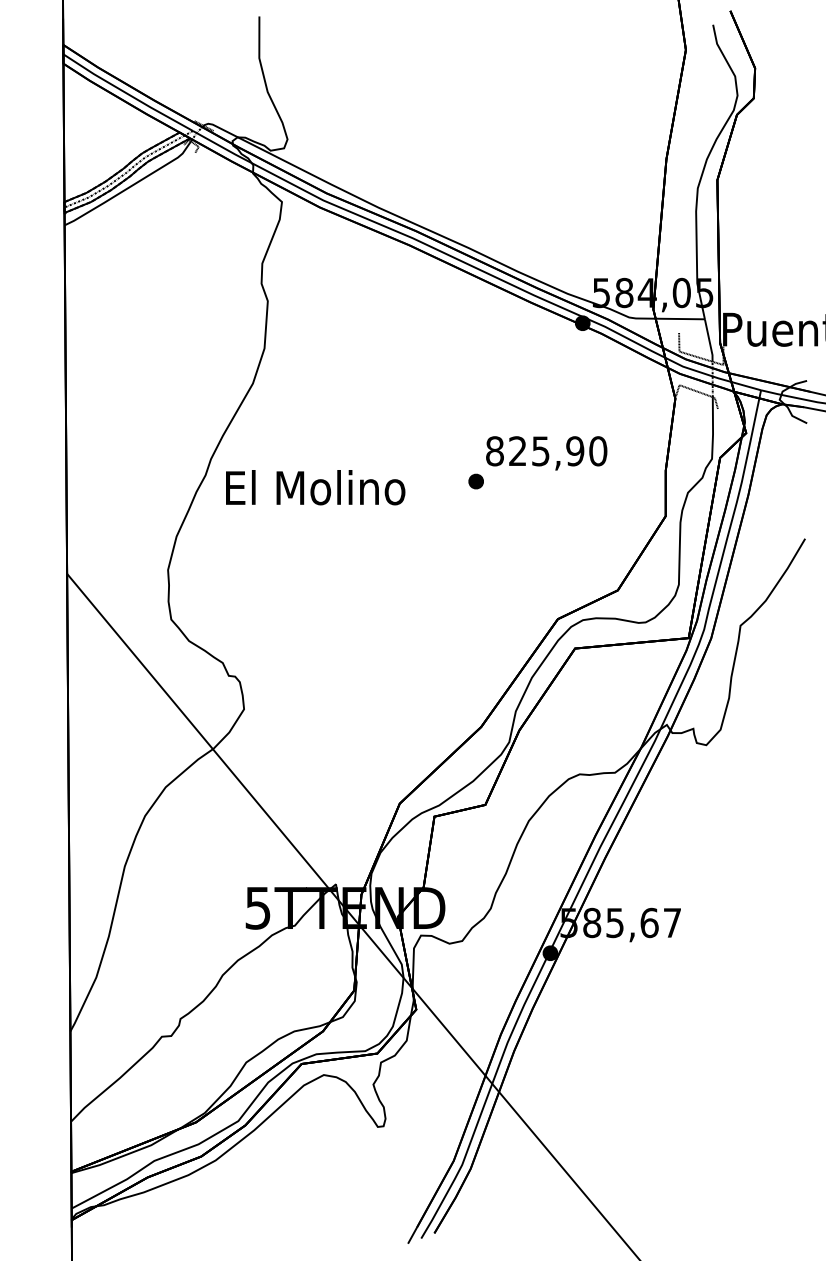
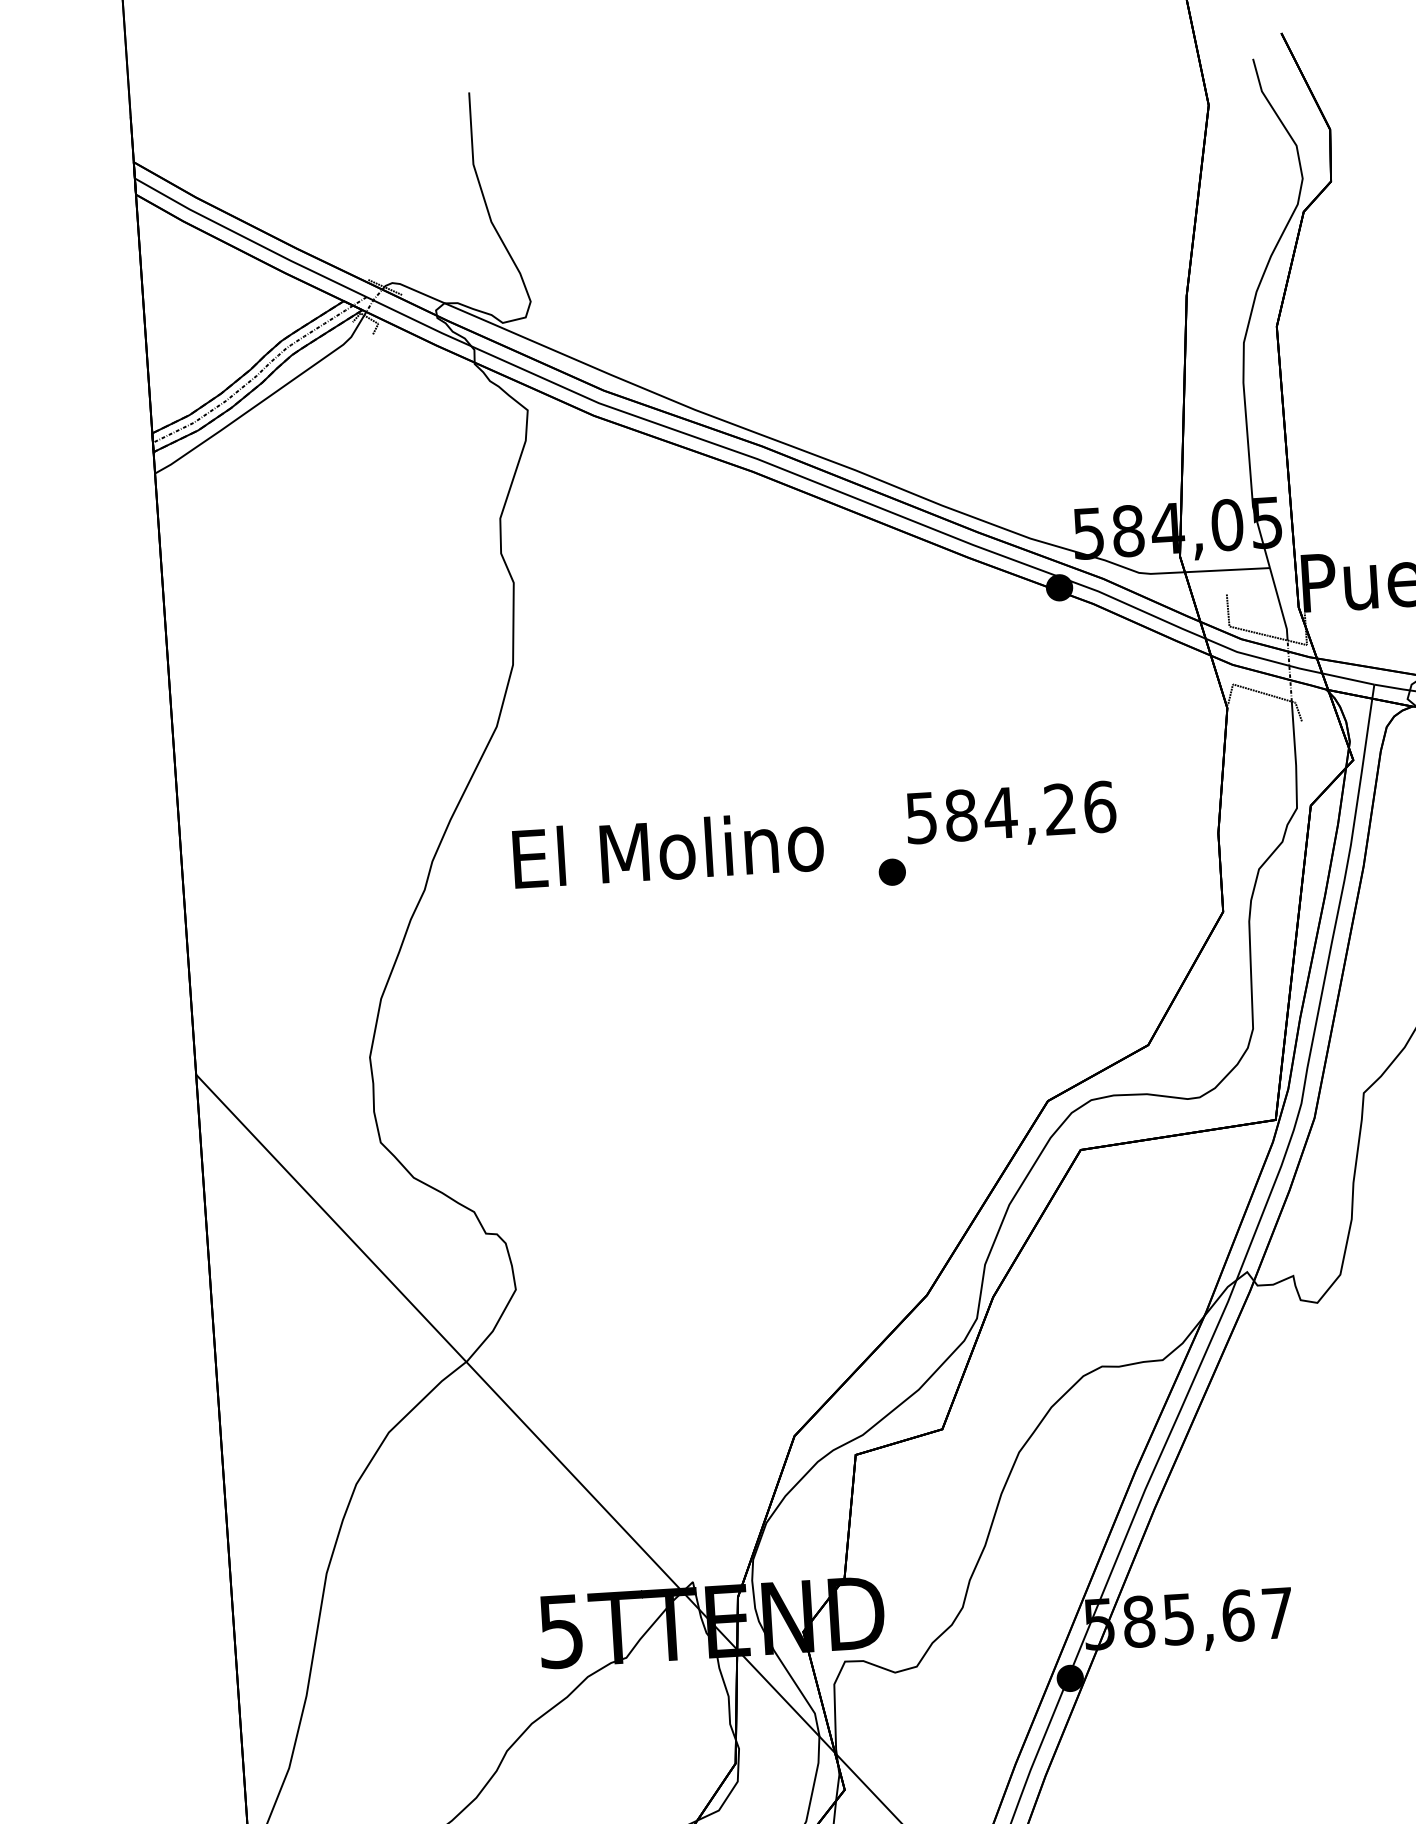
text: (546, 451) -> (1010, 812), 825,90 -> 584,26
text: (315, 487) -> (668, 849), moved

